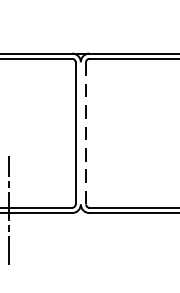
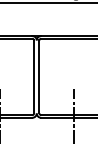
line: (86, 134) -> (39, 77), dashed -> solid
line: (152, 210) -> (73, 116), added

